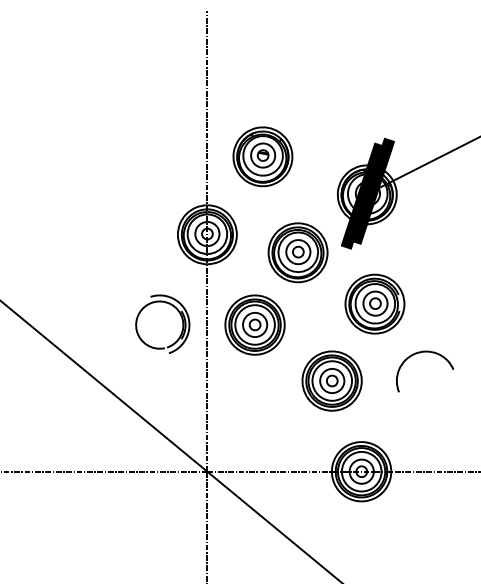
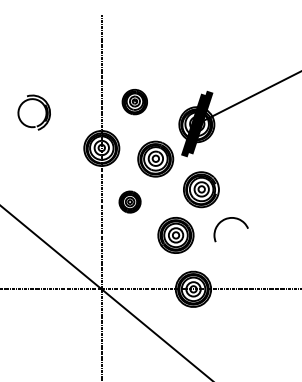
part: (262, 155) -> (134, 101), size x0.7
part: (161, 323) -> (33, 112), moved
part: (253, 323) -> (129, 201), size x0.6

